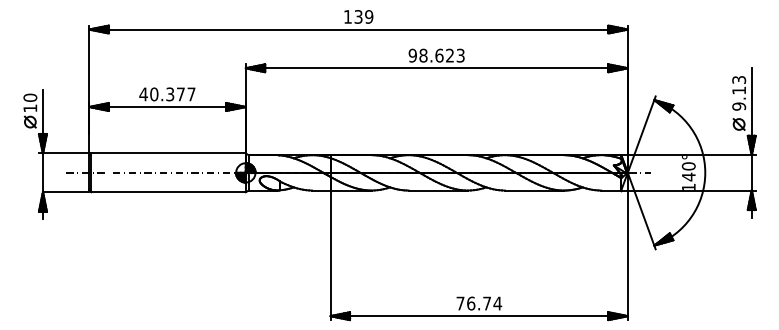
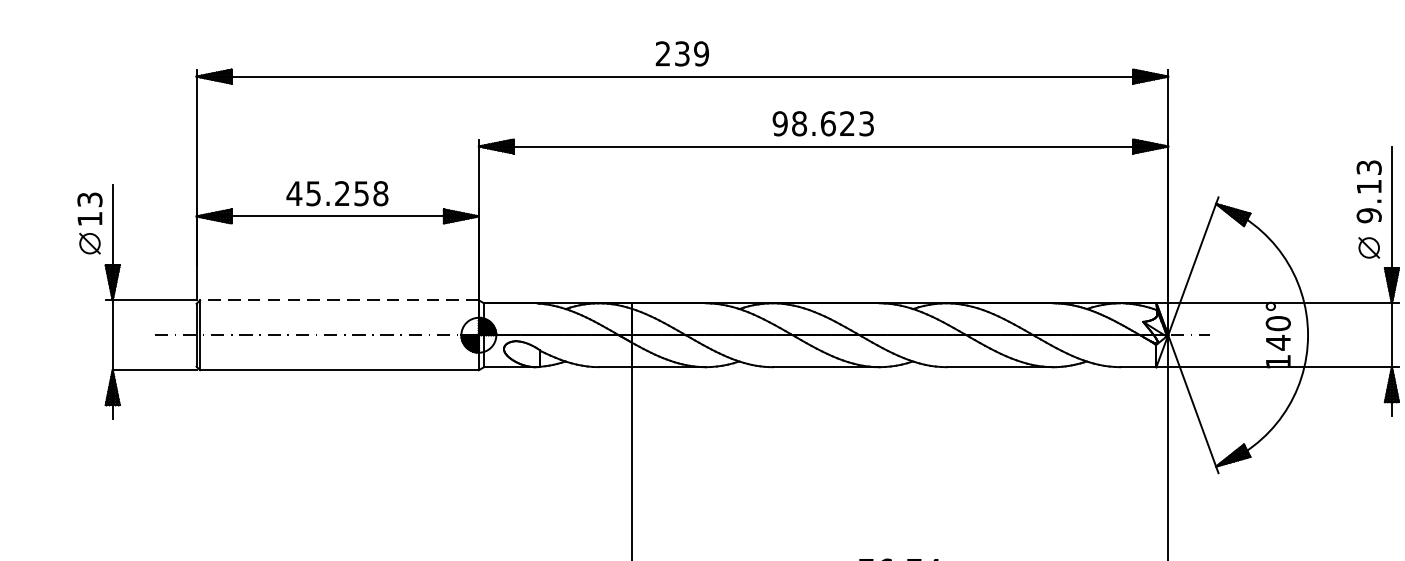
text: (347, 16) -> (662, 53), 139 -> 239
text: (172, 94) -> (346, 193), 40.377 -> 45.258
text: (30, 97) -> (90, 199), 10 -> 13
line: (168, 153) -> (339, 300), solid -> dashed

